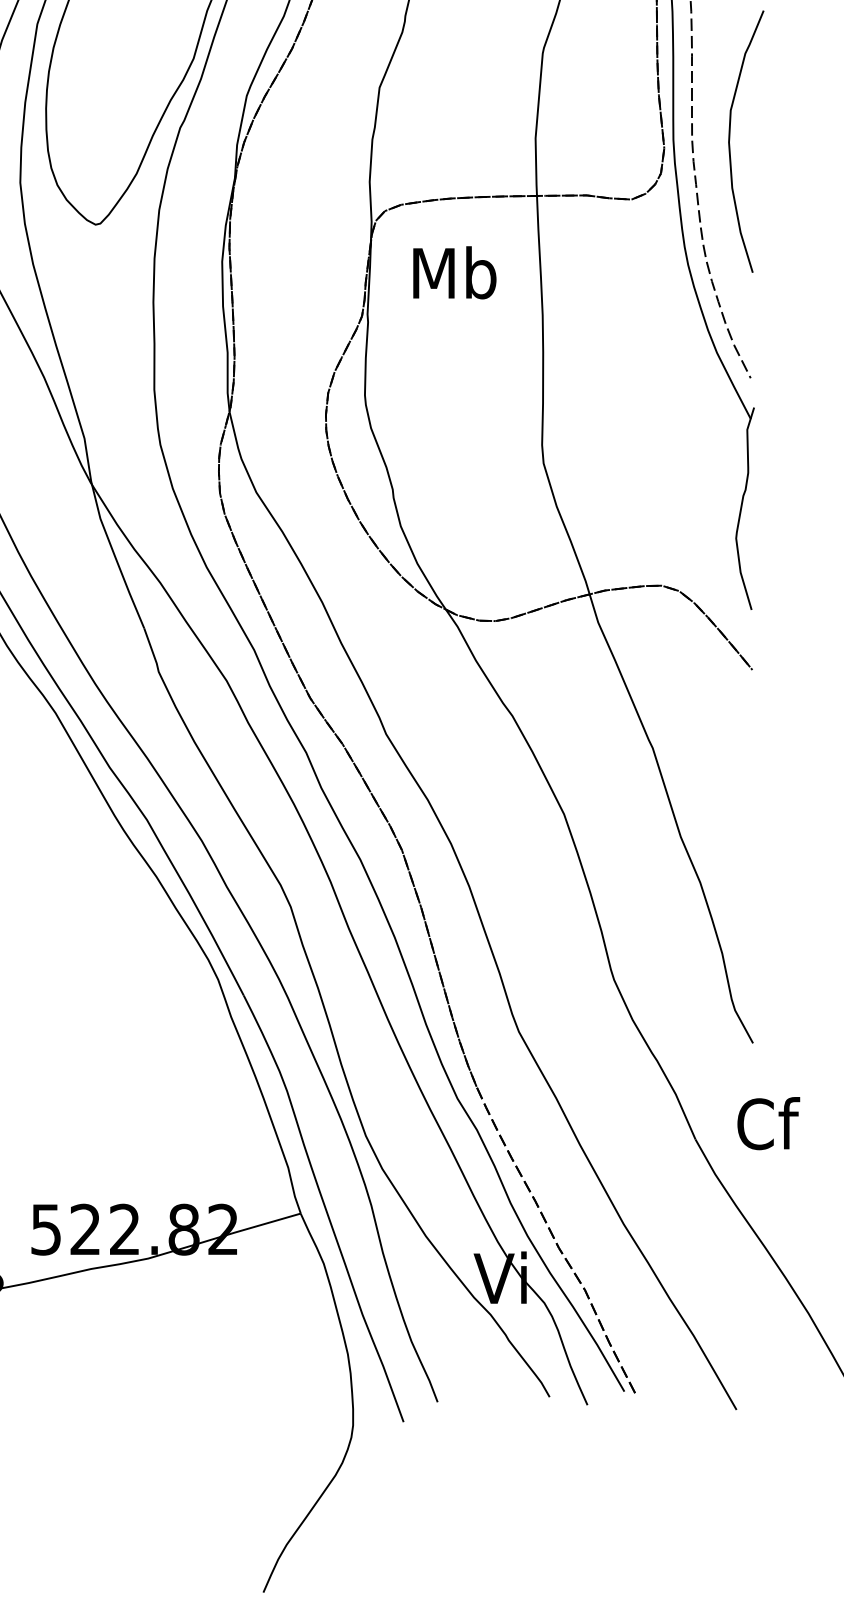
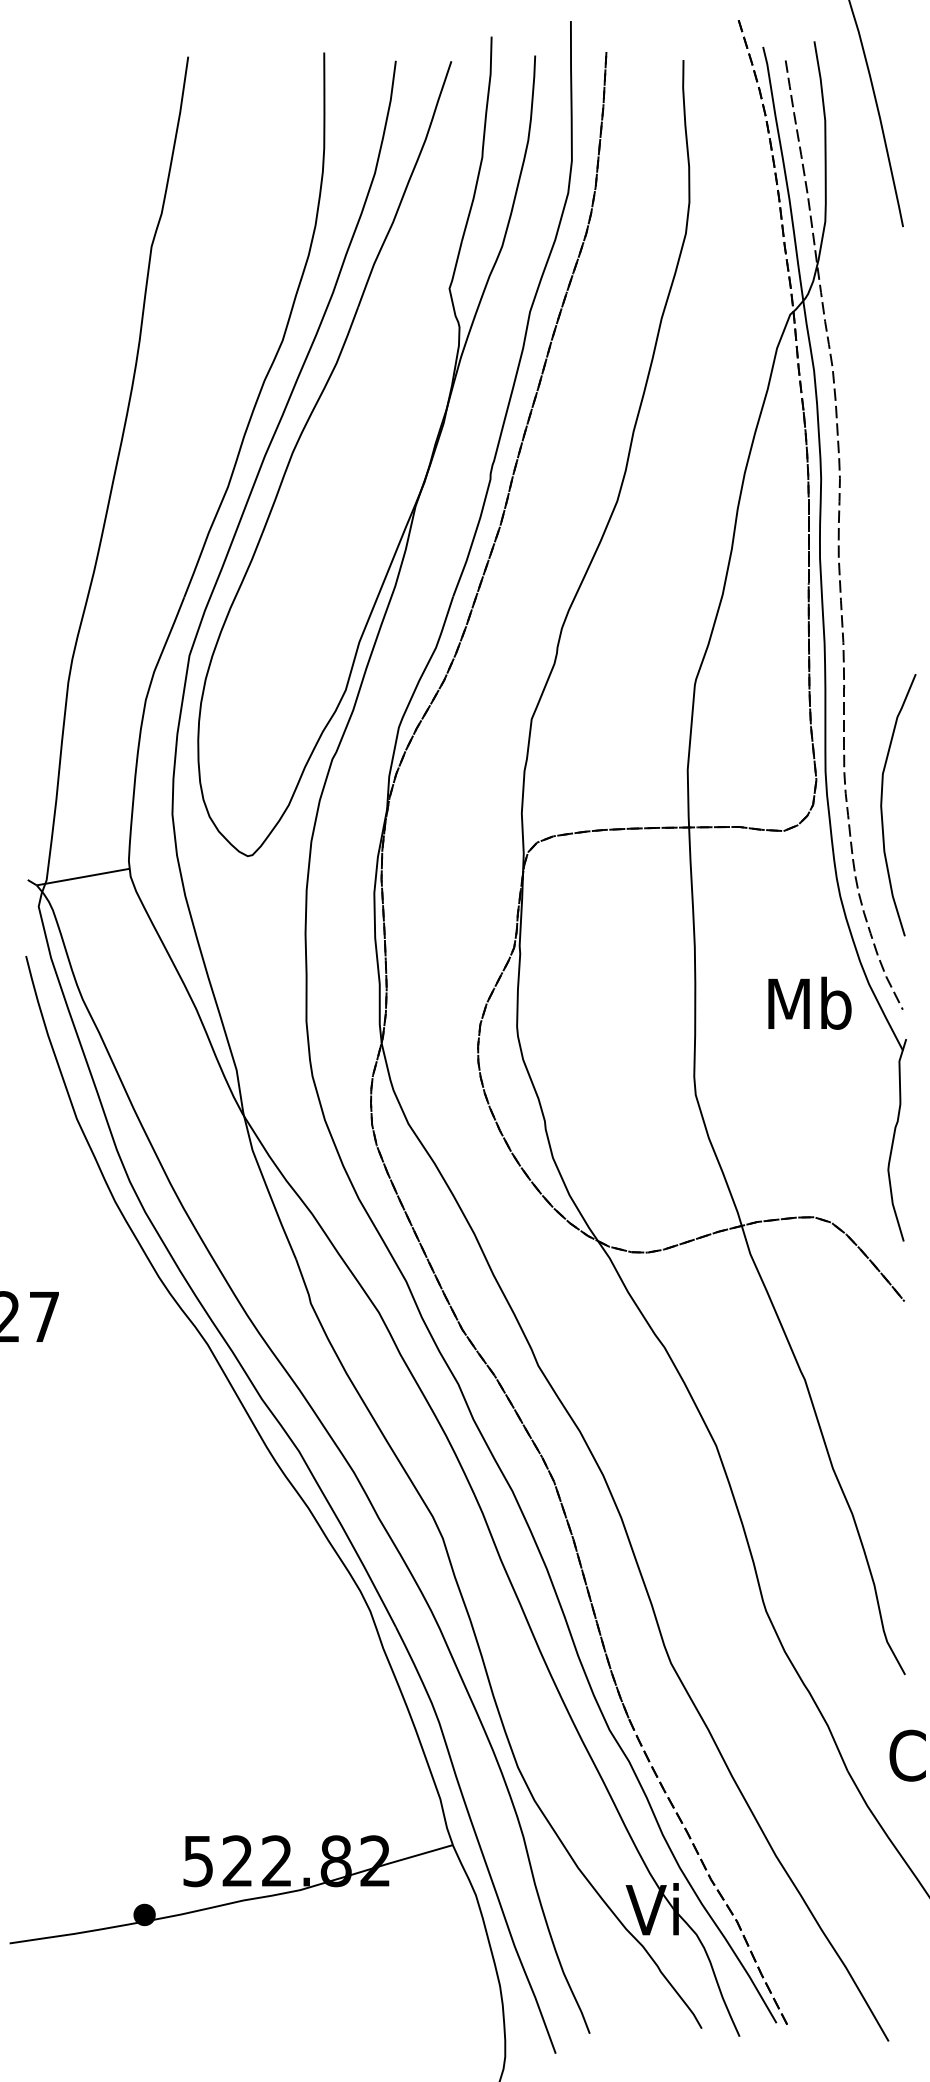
curve: (730, 141) -> (882, 805), moved
text: (454, 271) -> (809, 1002), moved

